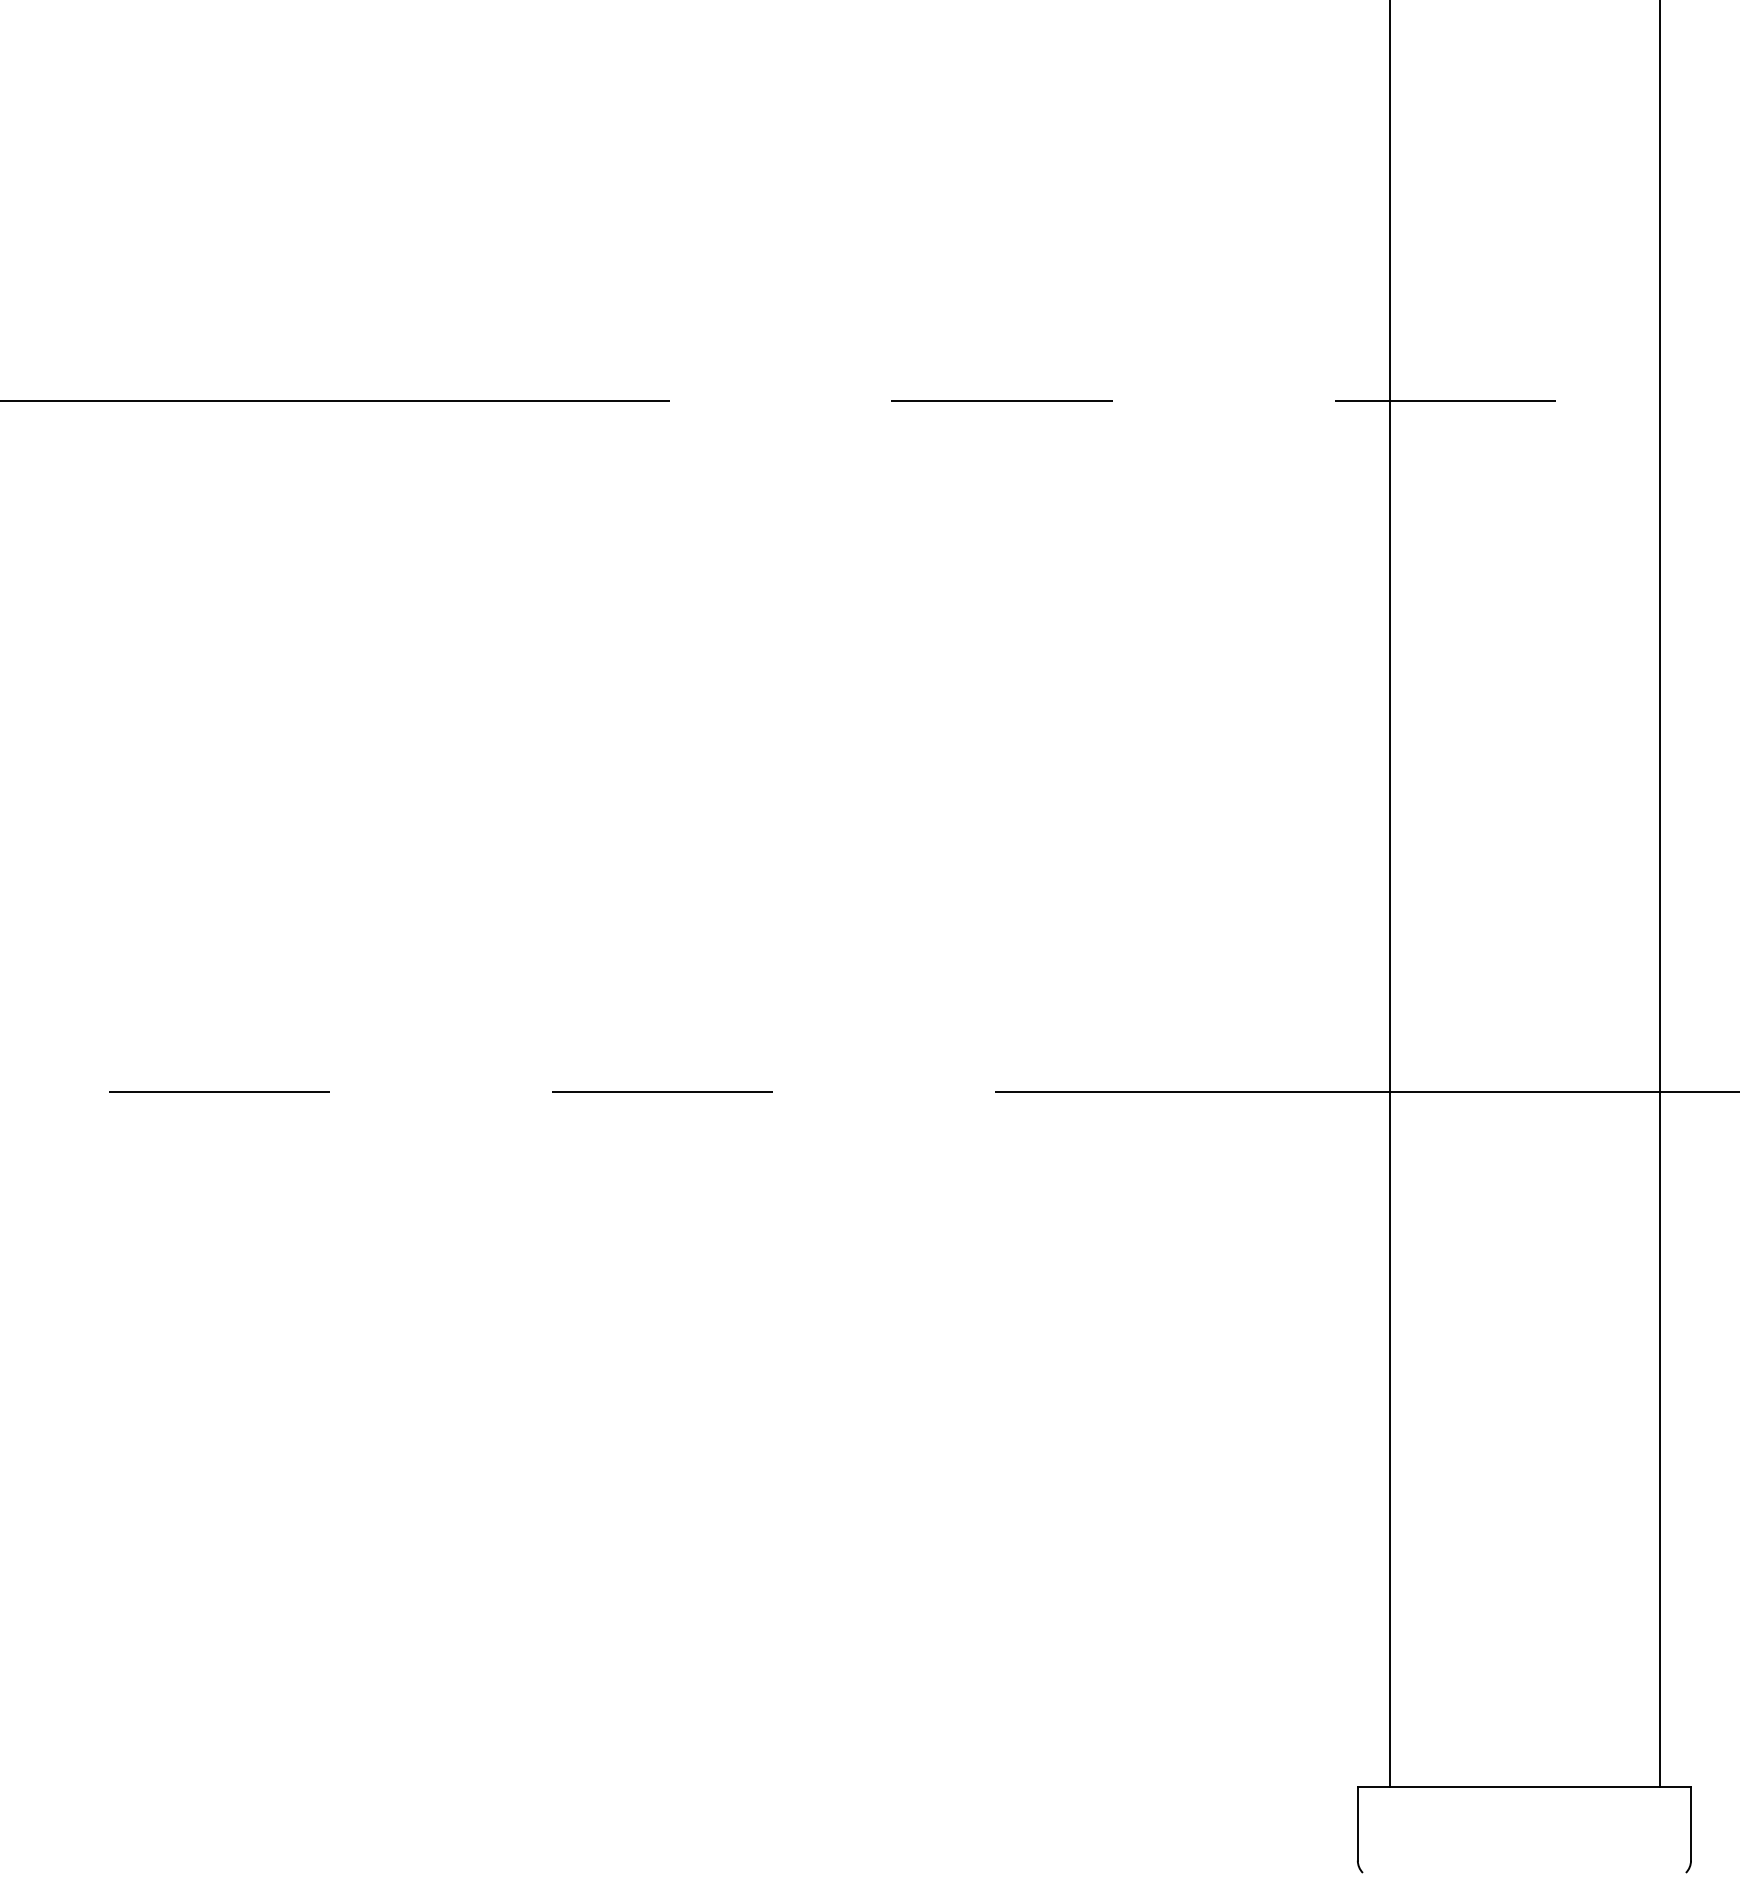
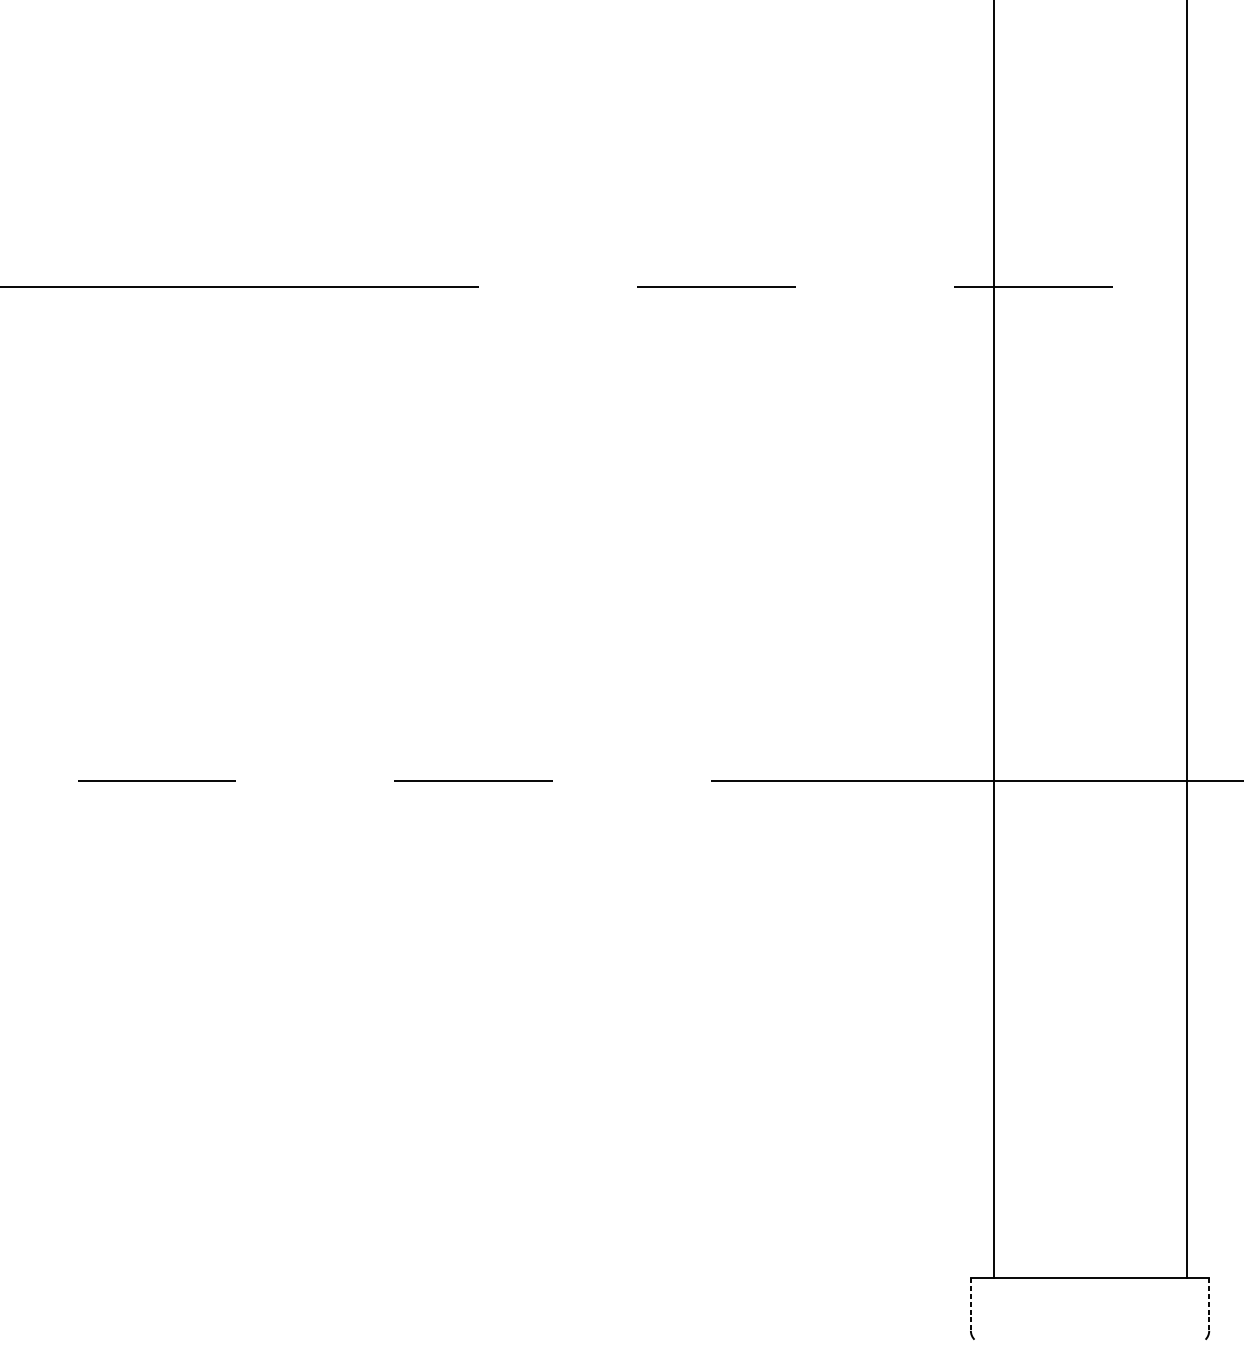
line: (1357, 1823) -> (970, 1304), solid -> dashed
line: (1691, 1823) -> (1209, 1304), solid -> dashed

